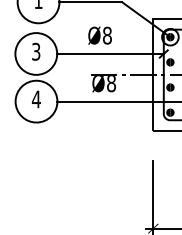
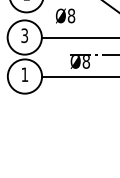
text: (99, 35) -> (65, 15), moved
text: (35, 99) -> (24, 74), 4 -> 1

